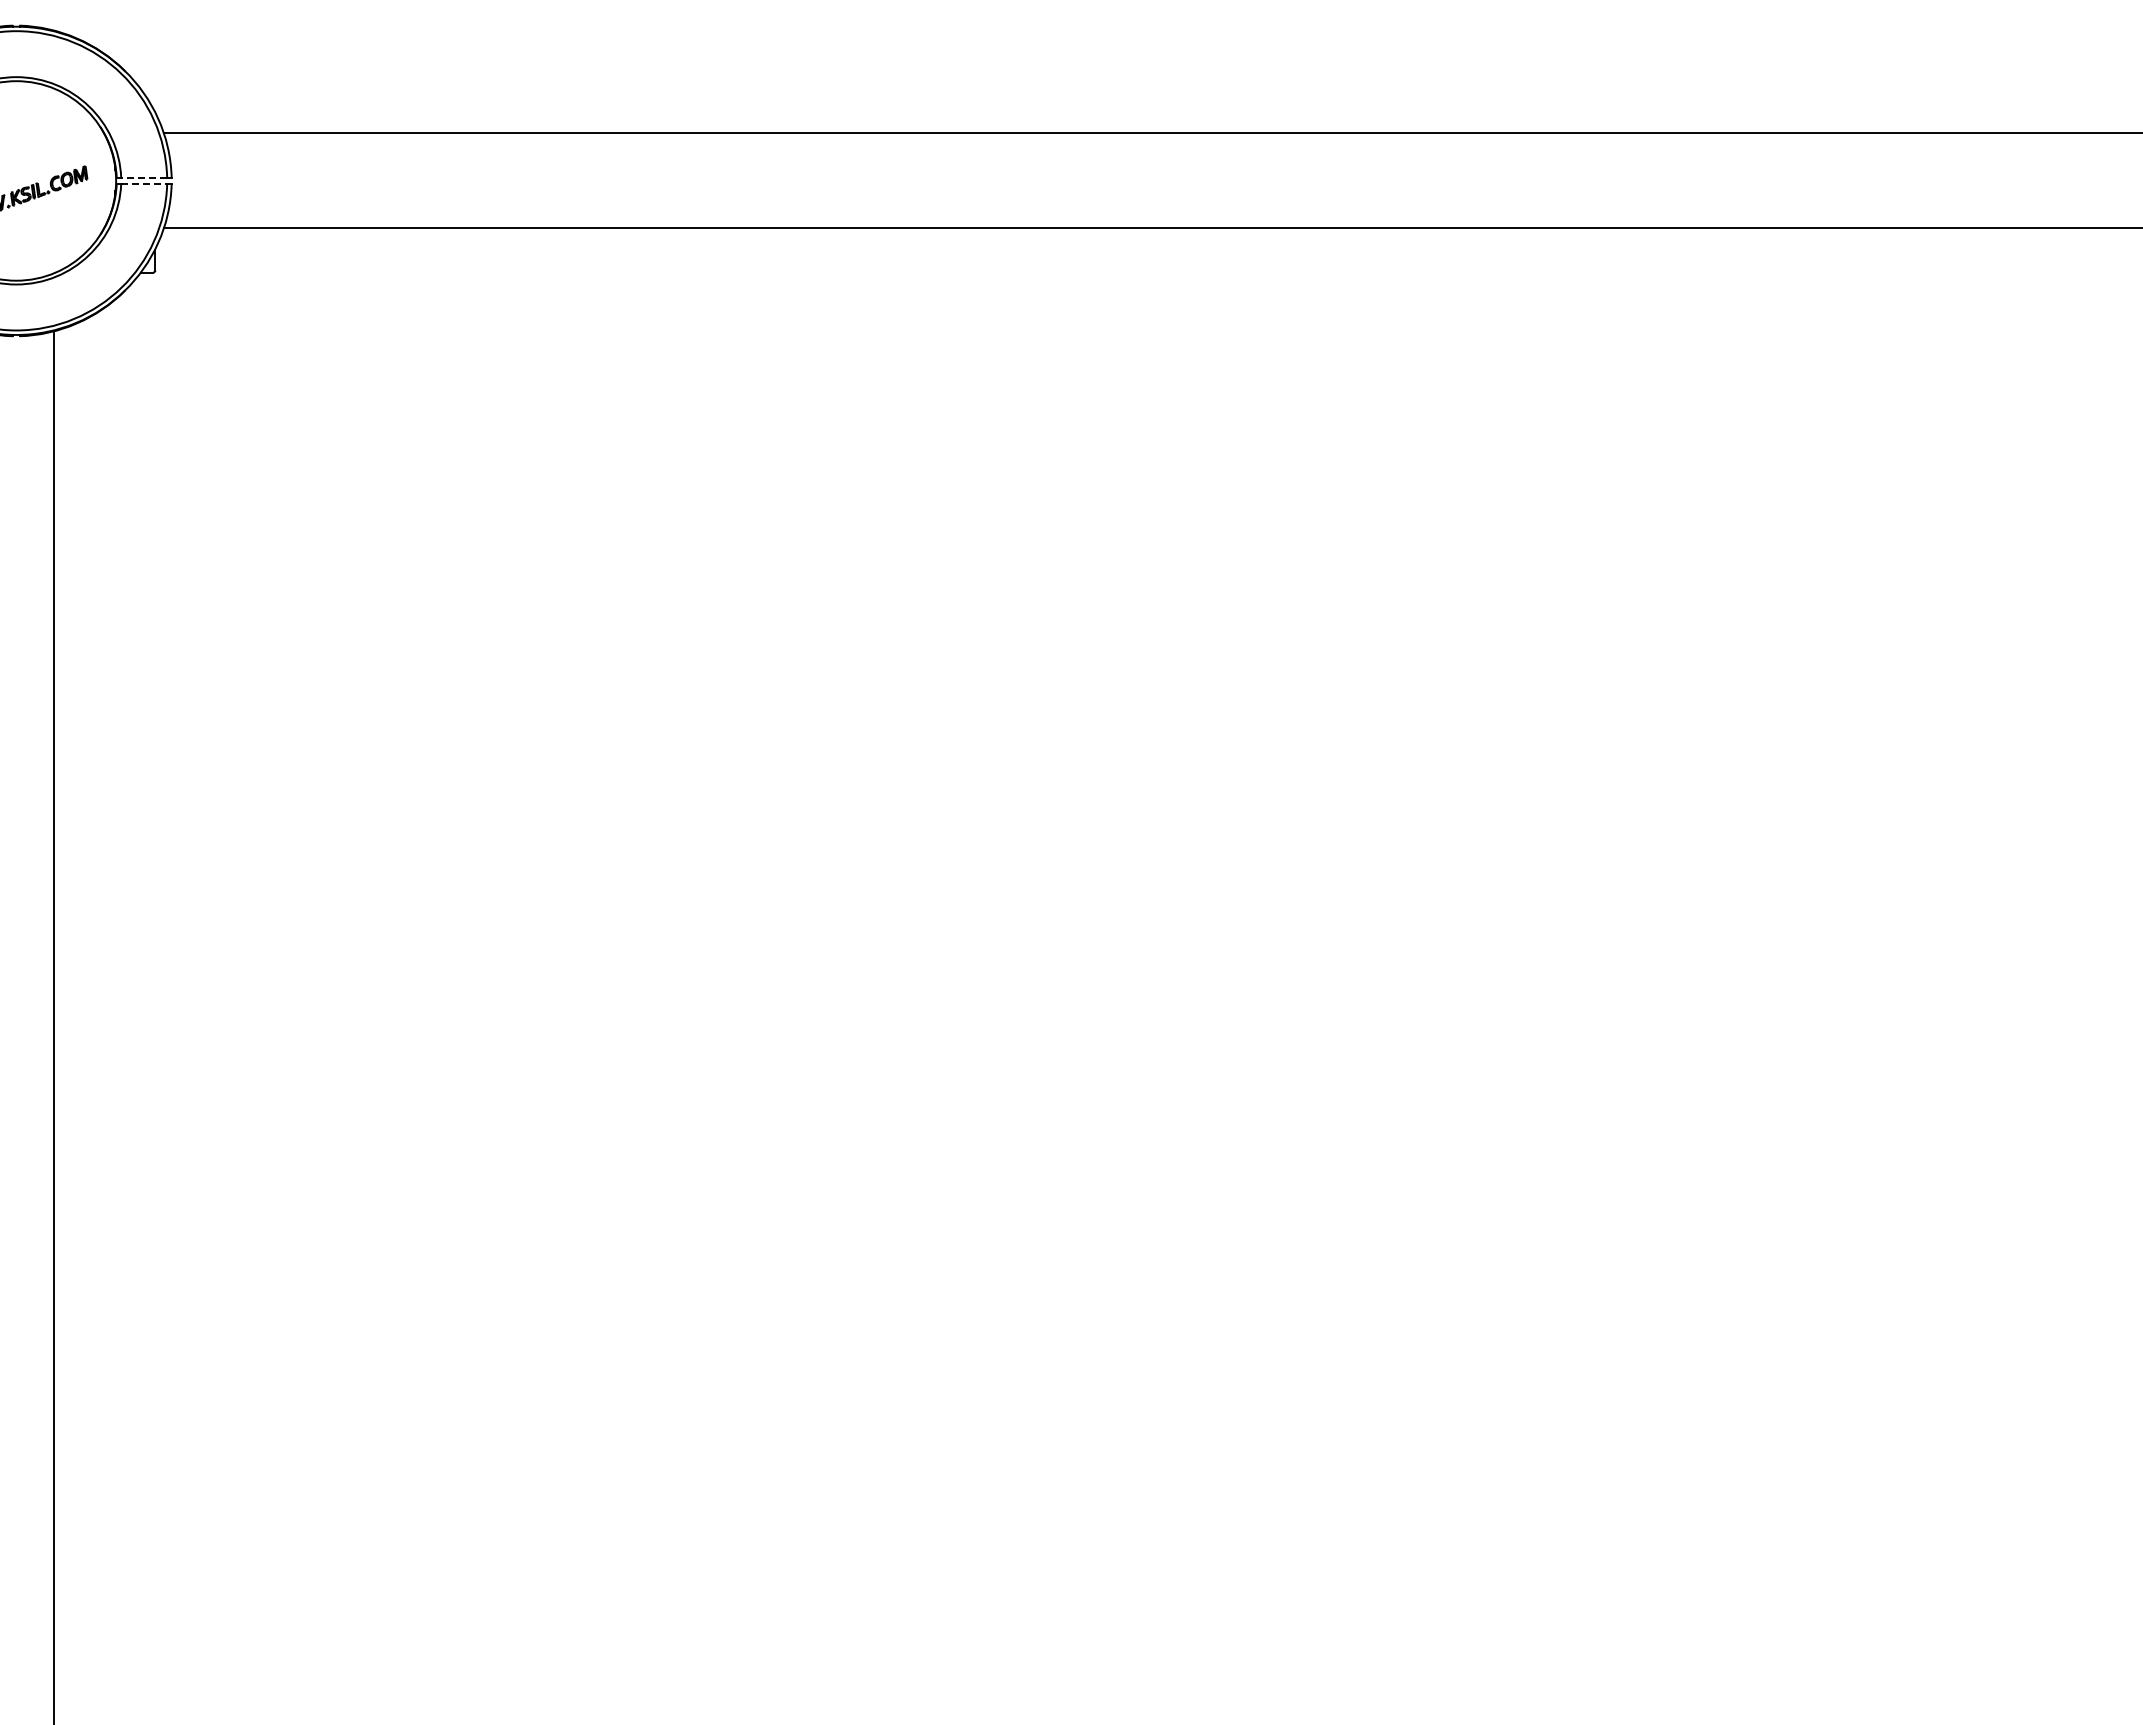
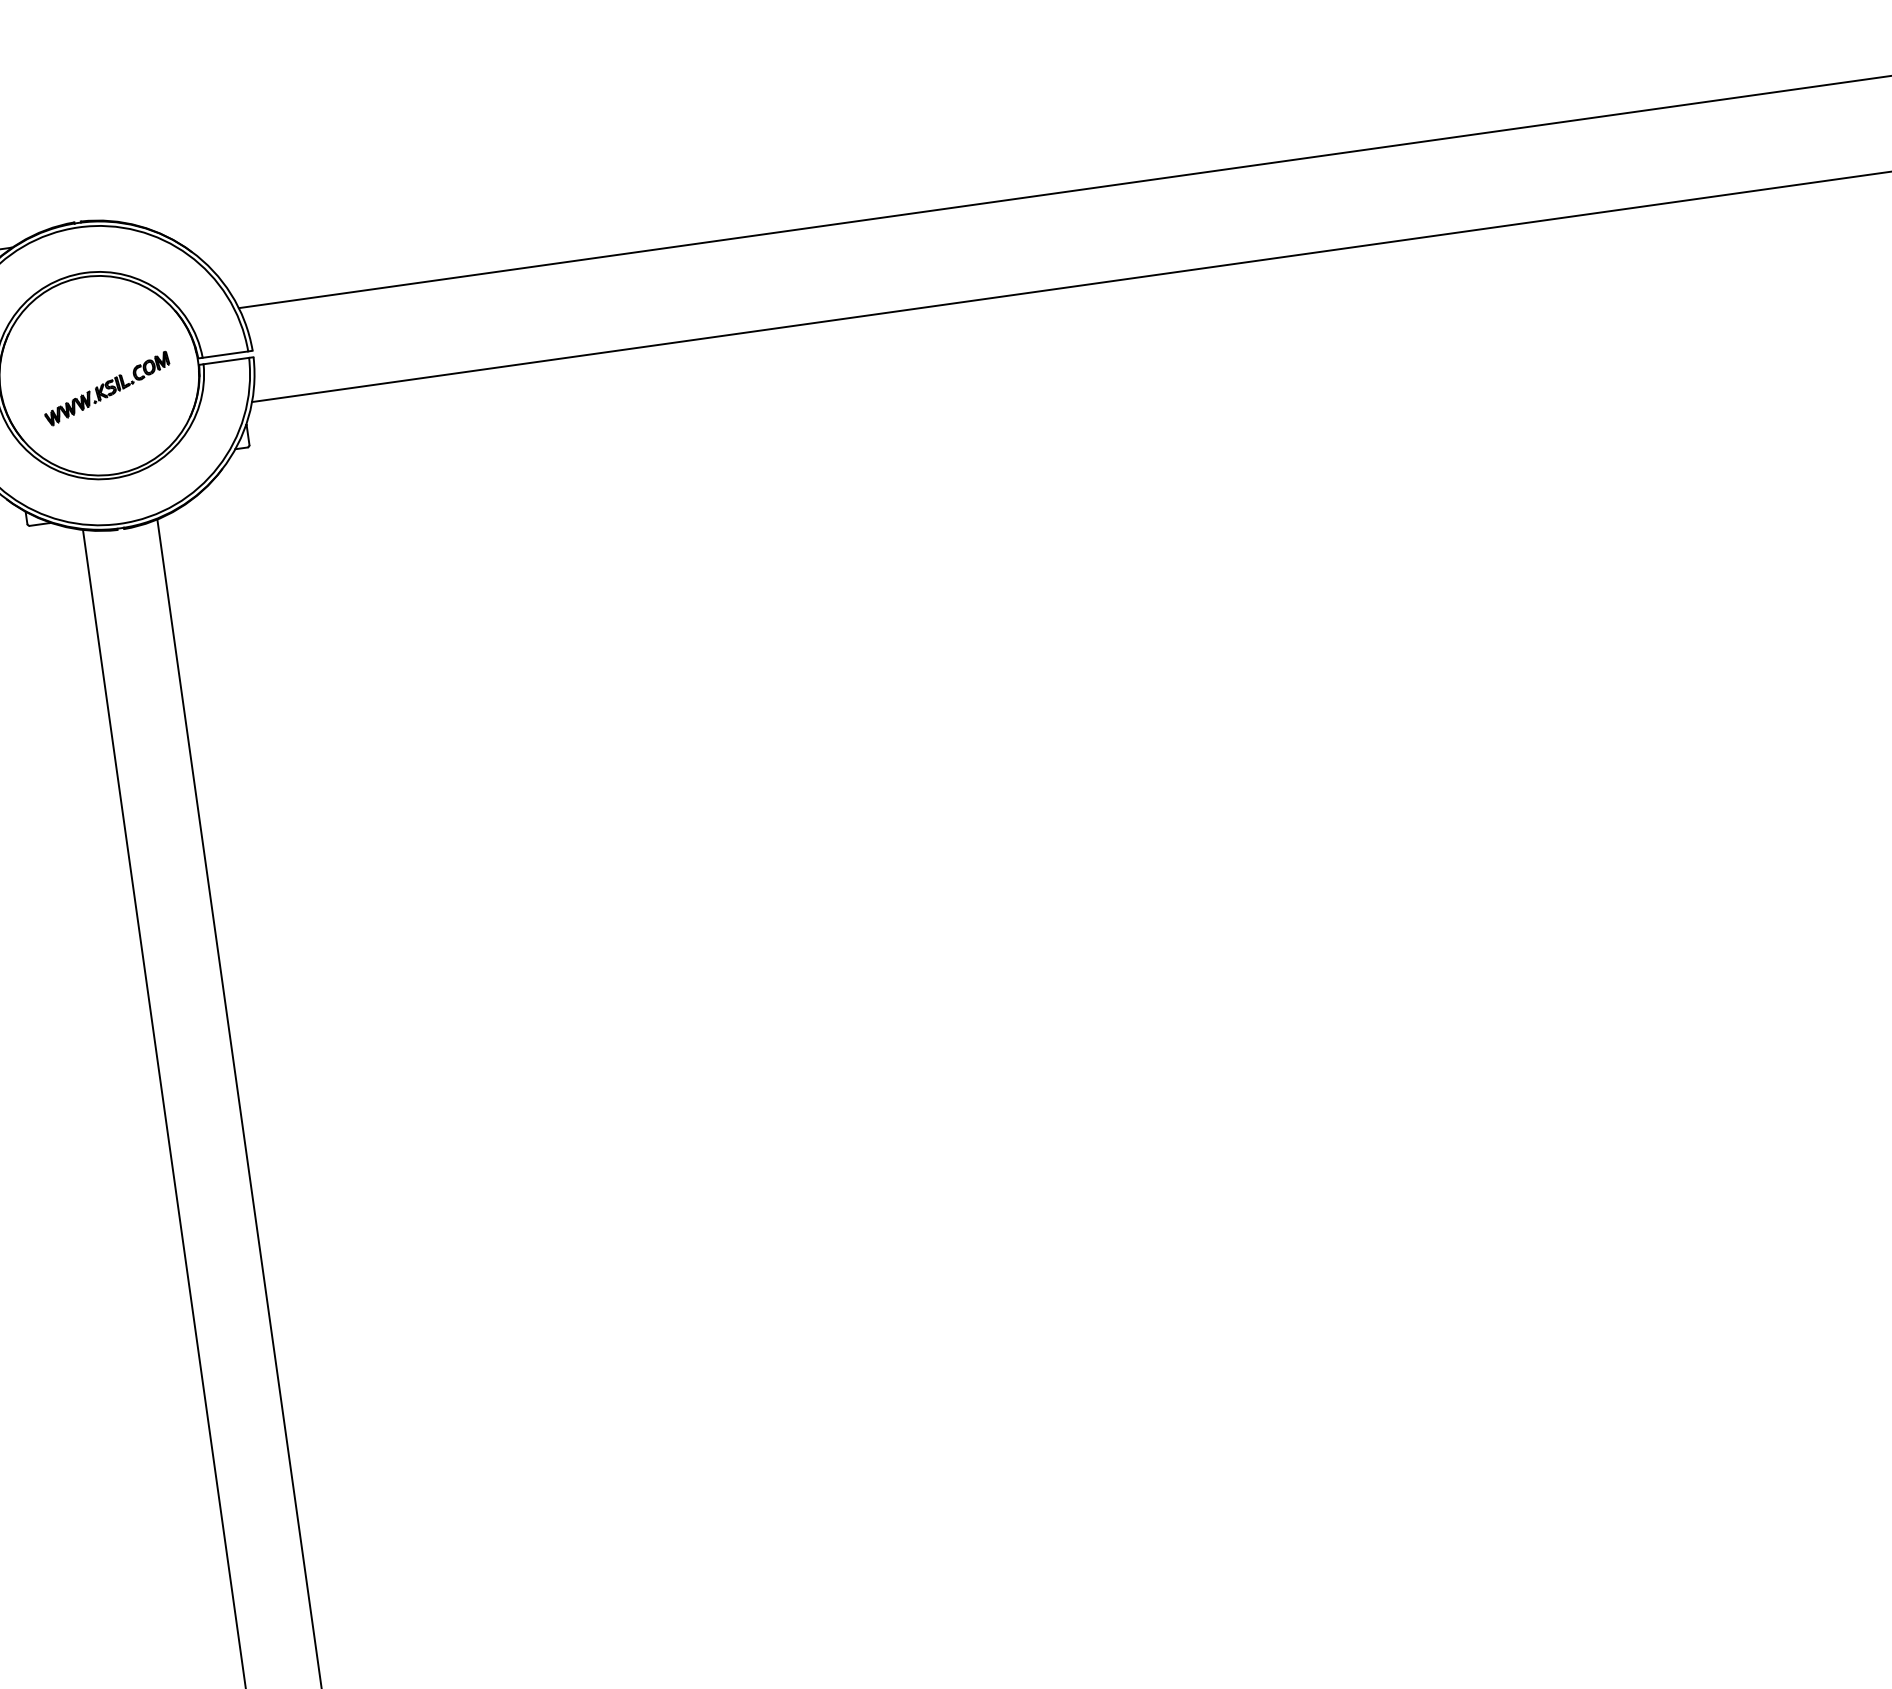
line: (144, 177) -> (225, 354), dashed -> solid
line: (144, 184) -> (226, 361), dashed -> solid

